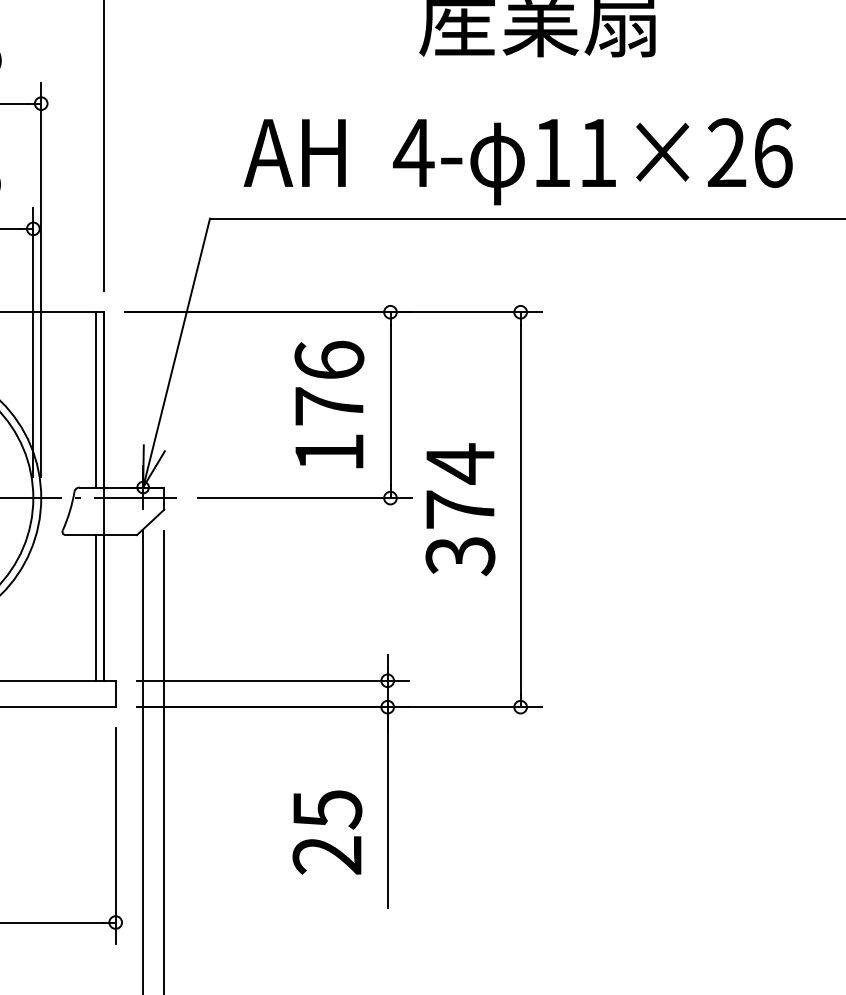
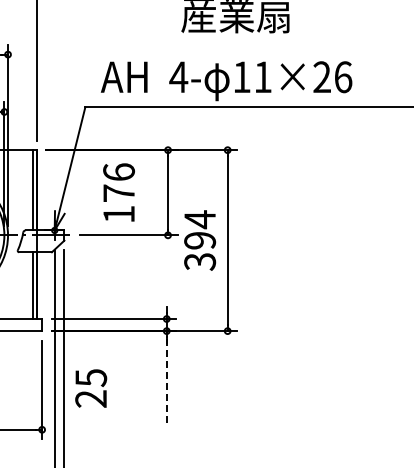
text: (328, 404) -> (118, 192), moved
text: (461, 509) -> (200, 240), 374 -> 394
line: (387, 808) -> (166, 377), solid -> dashed
text: (328, 832) -> (91, 388), moved

